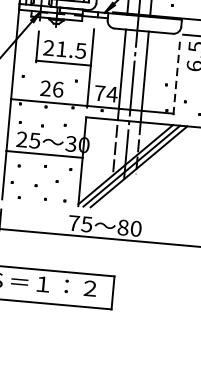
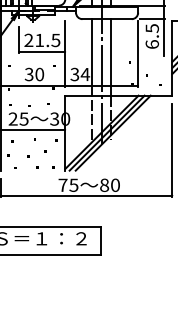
line: (177, 75) -> (138, 53), dashed -> solid
text: (51, 89) -> (34, 74), 26 -> 30
text: (99, 93) -> (74, 74), 74 -> 34

